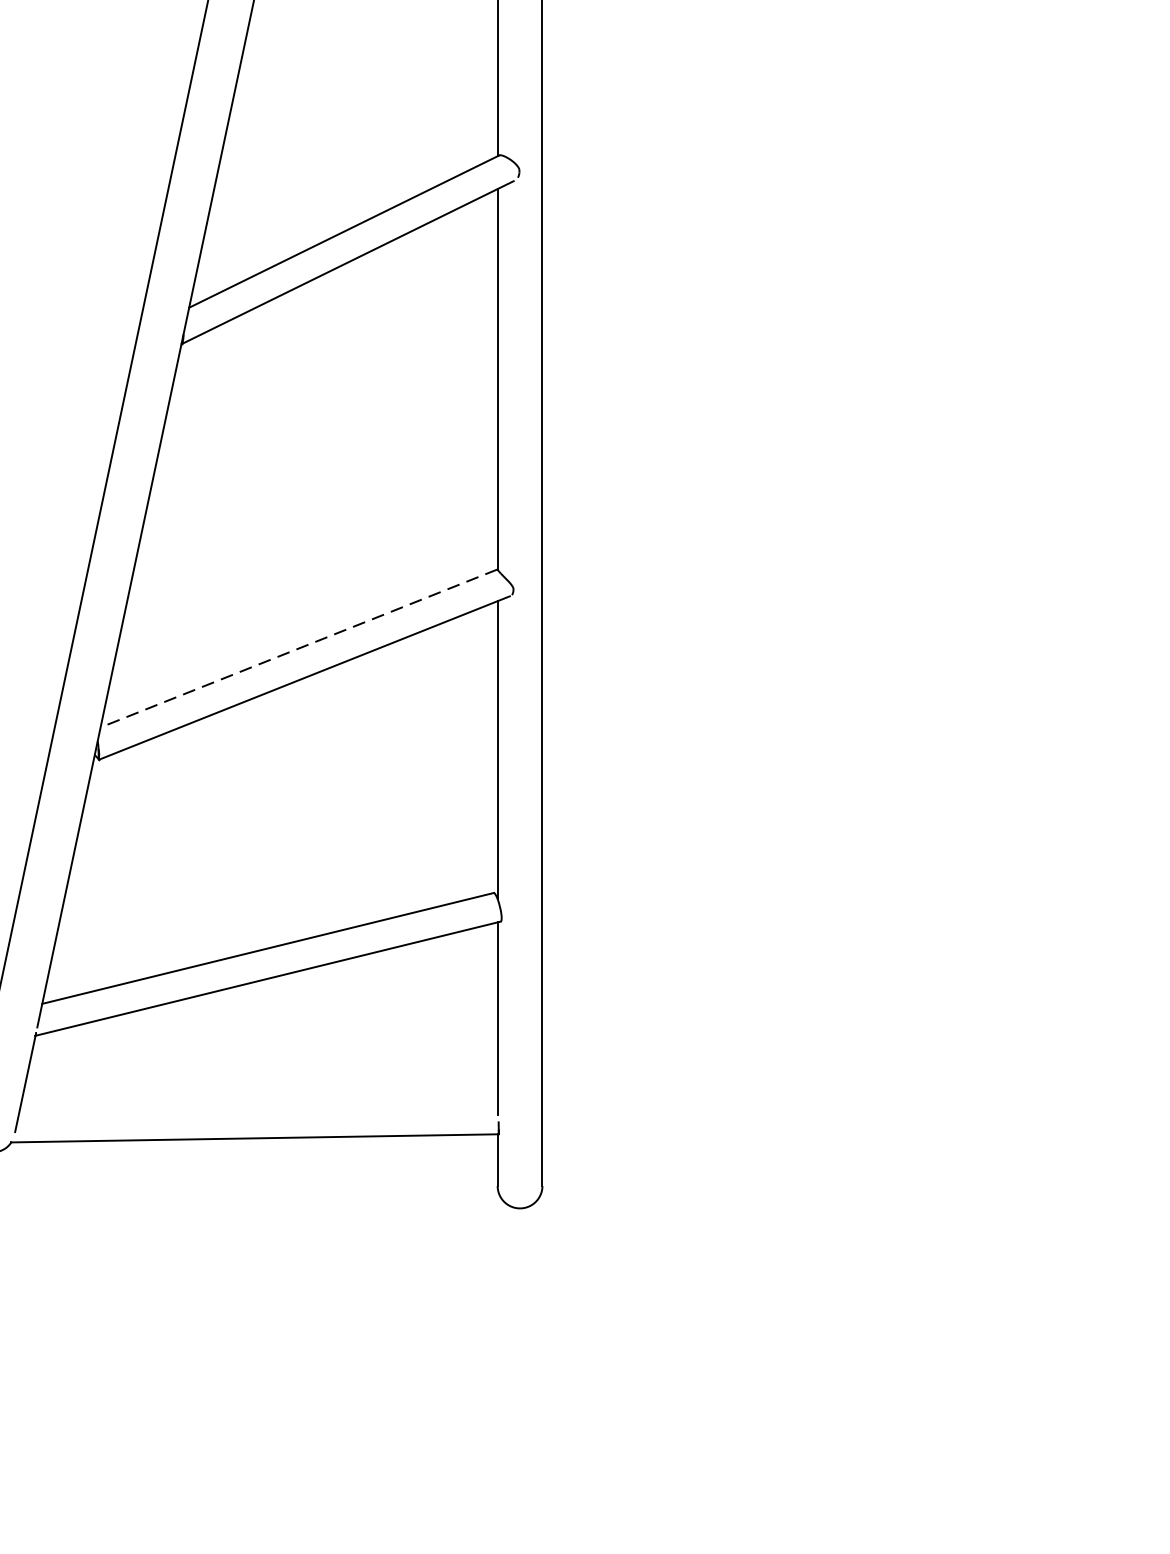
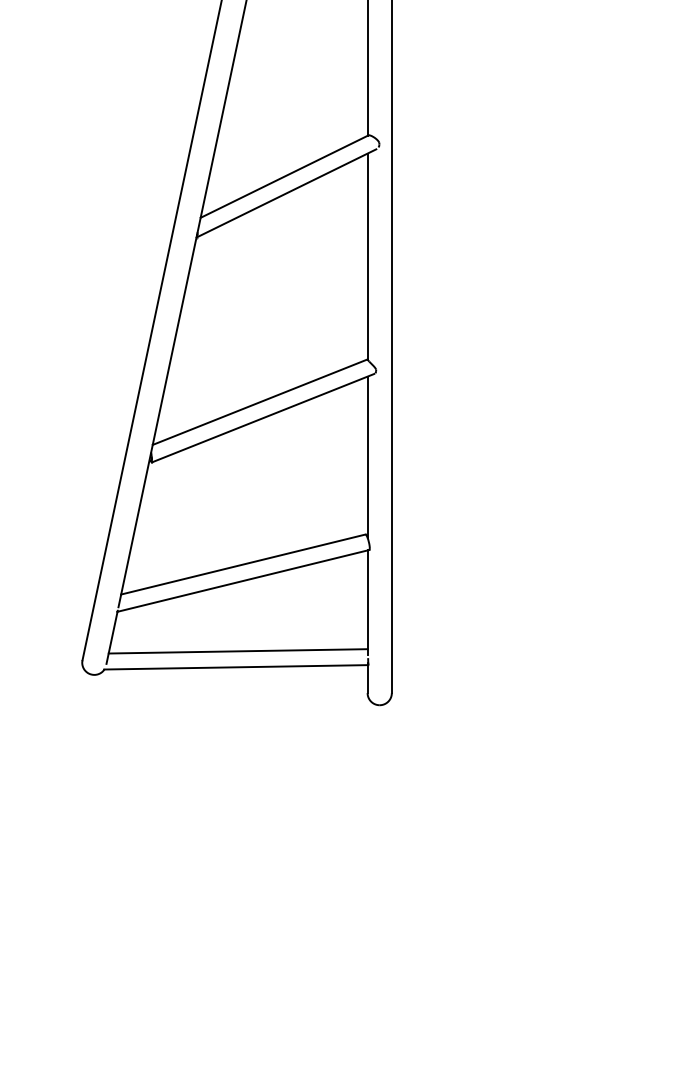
line: (299, 648) -> (260, 402), dashed -> solid
line: (257, 1109) -> (237, 651), added

